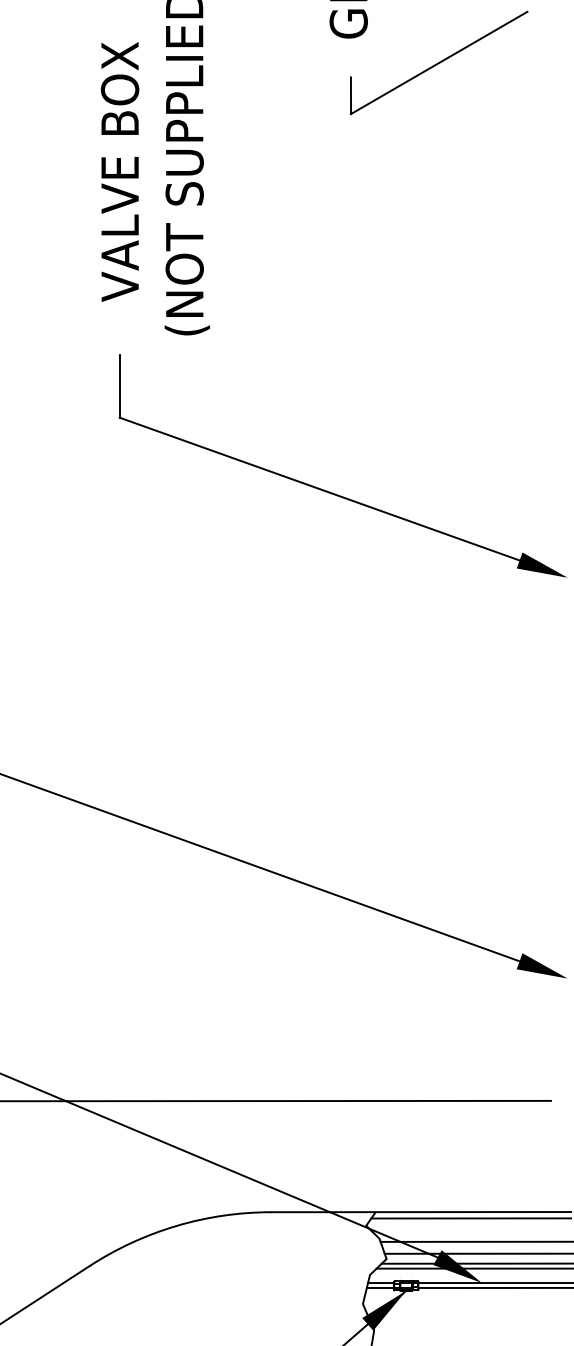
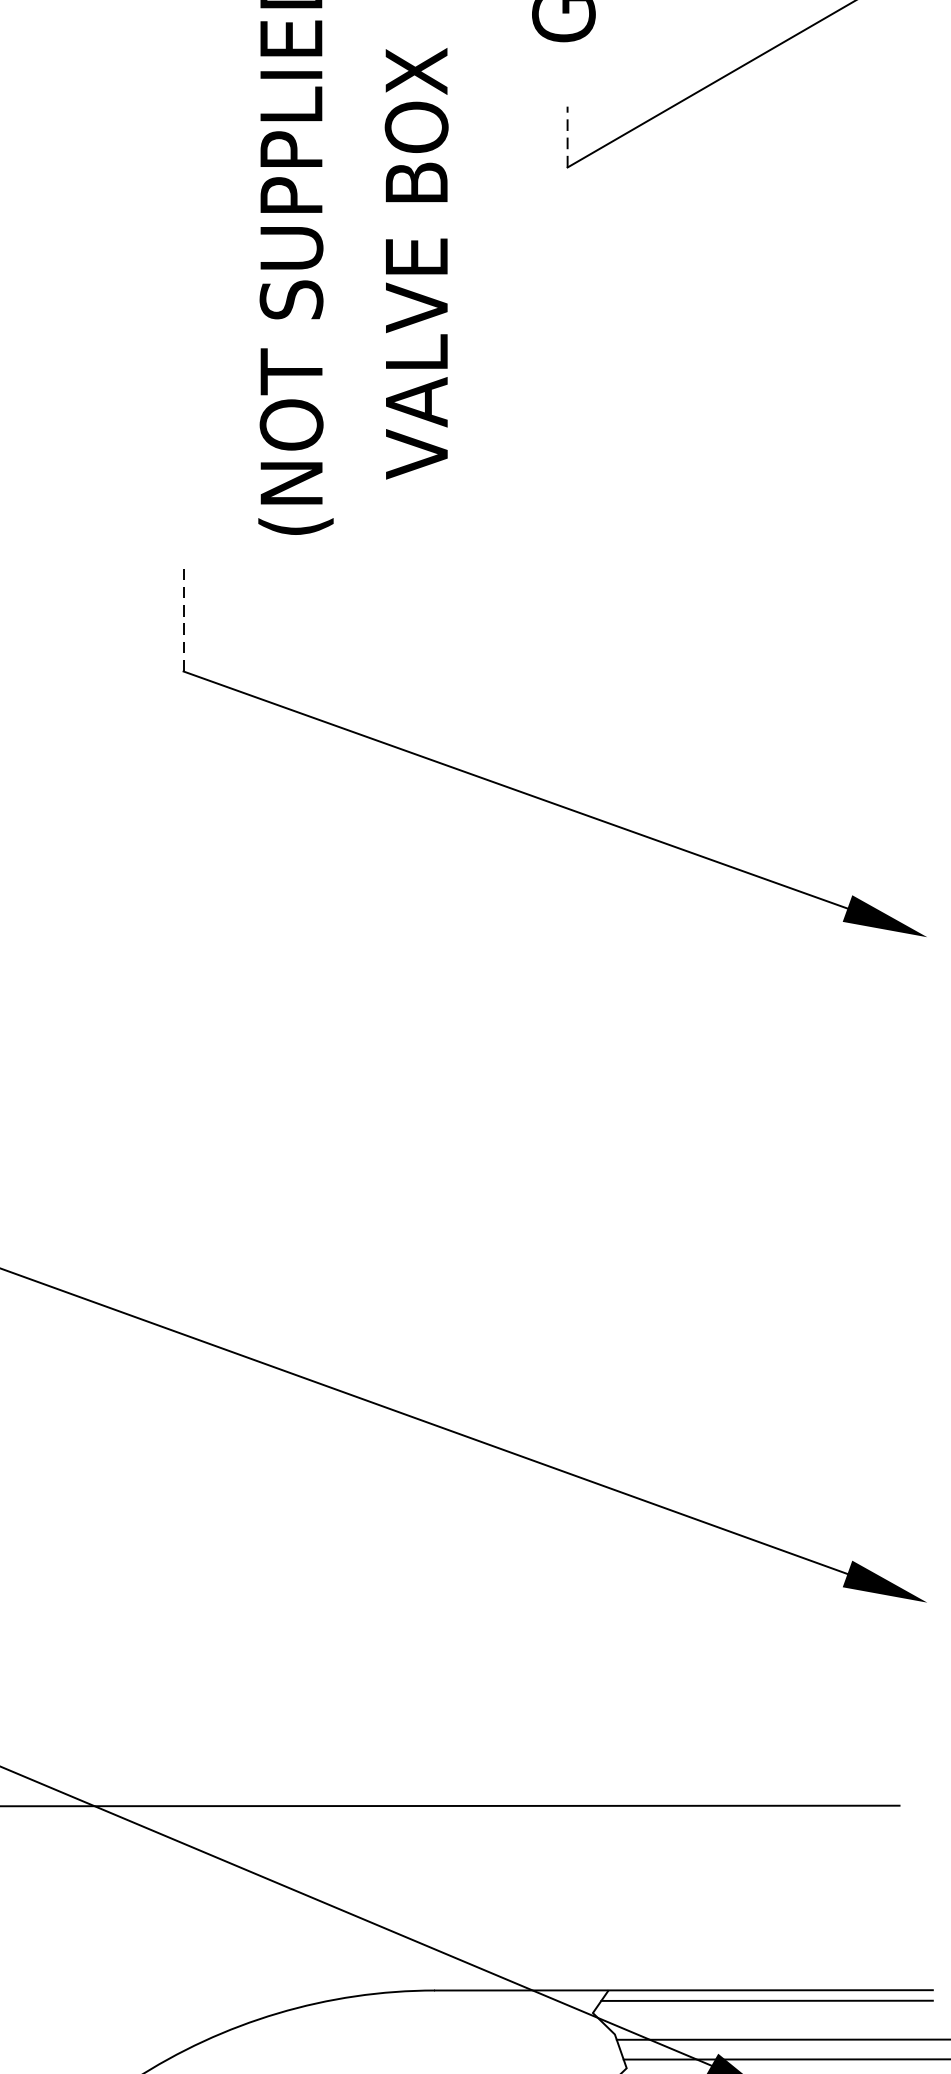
line: (350, 95) -> (566, 136), solid -> dashed
text: (119, 171) -> (415, 262), moved
line: (119, 385) -> (183, 618), solid -> dashed

